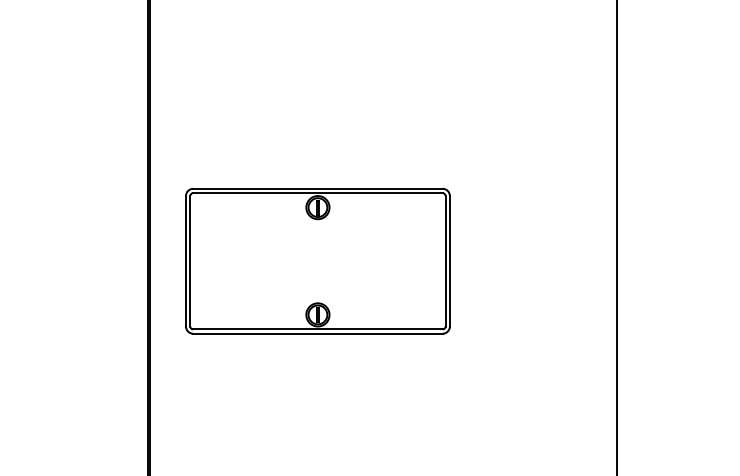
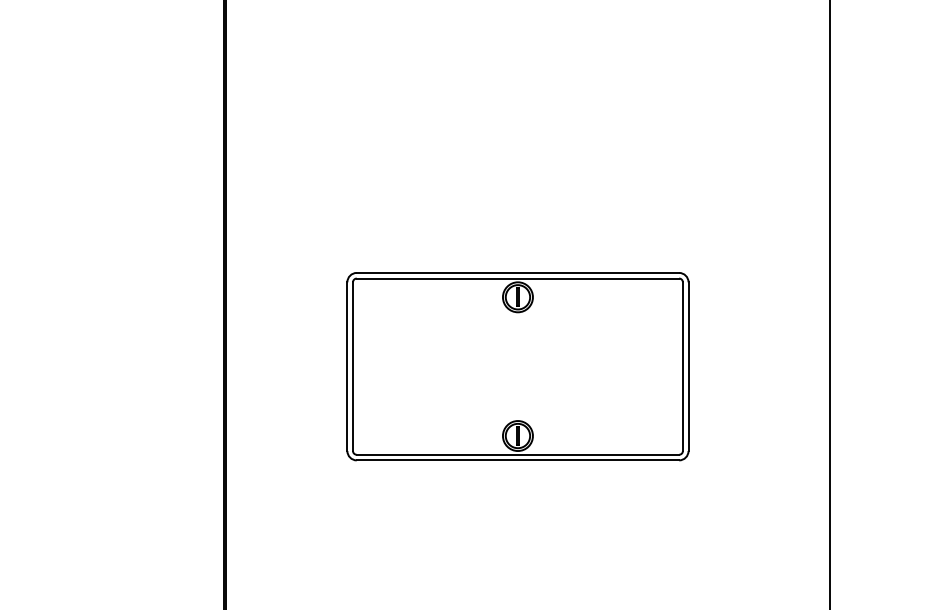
part: (317, 260) -> (517, 365), moved

